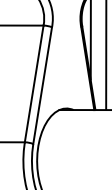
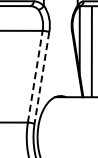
line: (34, 83) -> (35, 76), solid -> dashed
line: (42, 86) -> (41, 78), solid -> dashed

